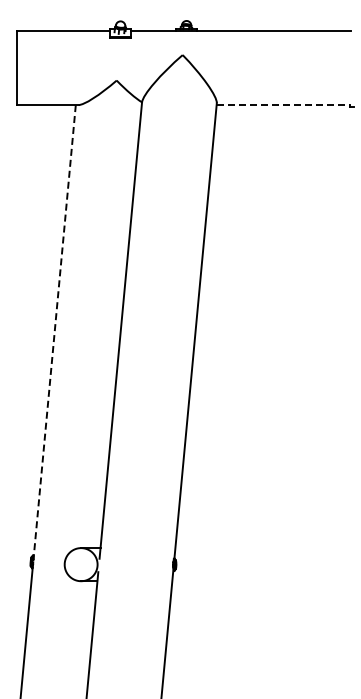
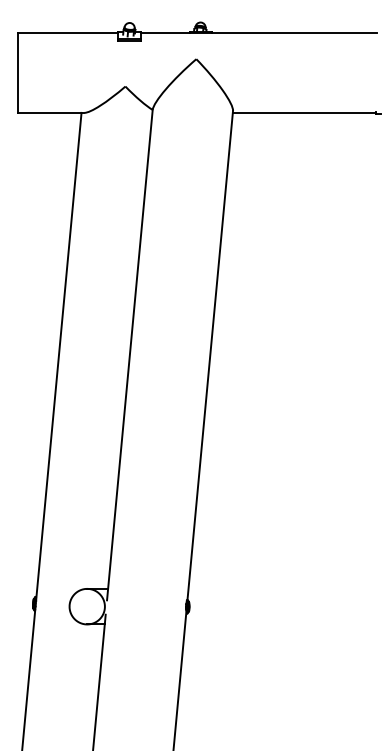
line: (283, 105) -> (304, 113), dashed -> solid
line: (54, 333) -> (58, 358), dashed -> solid

